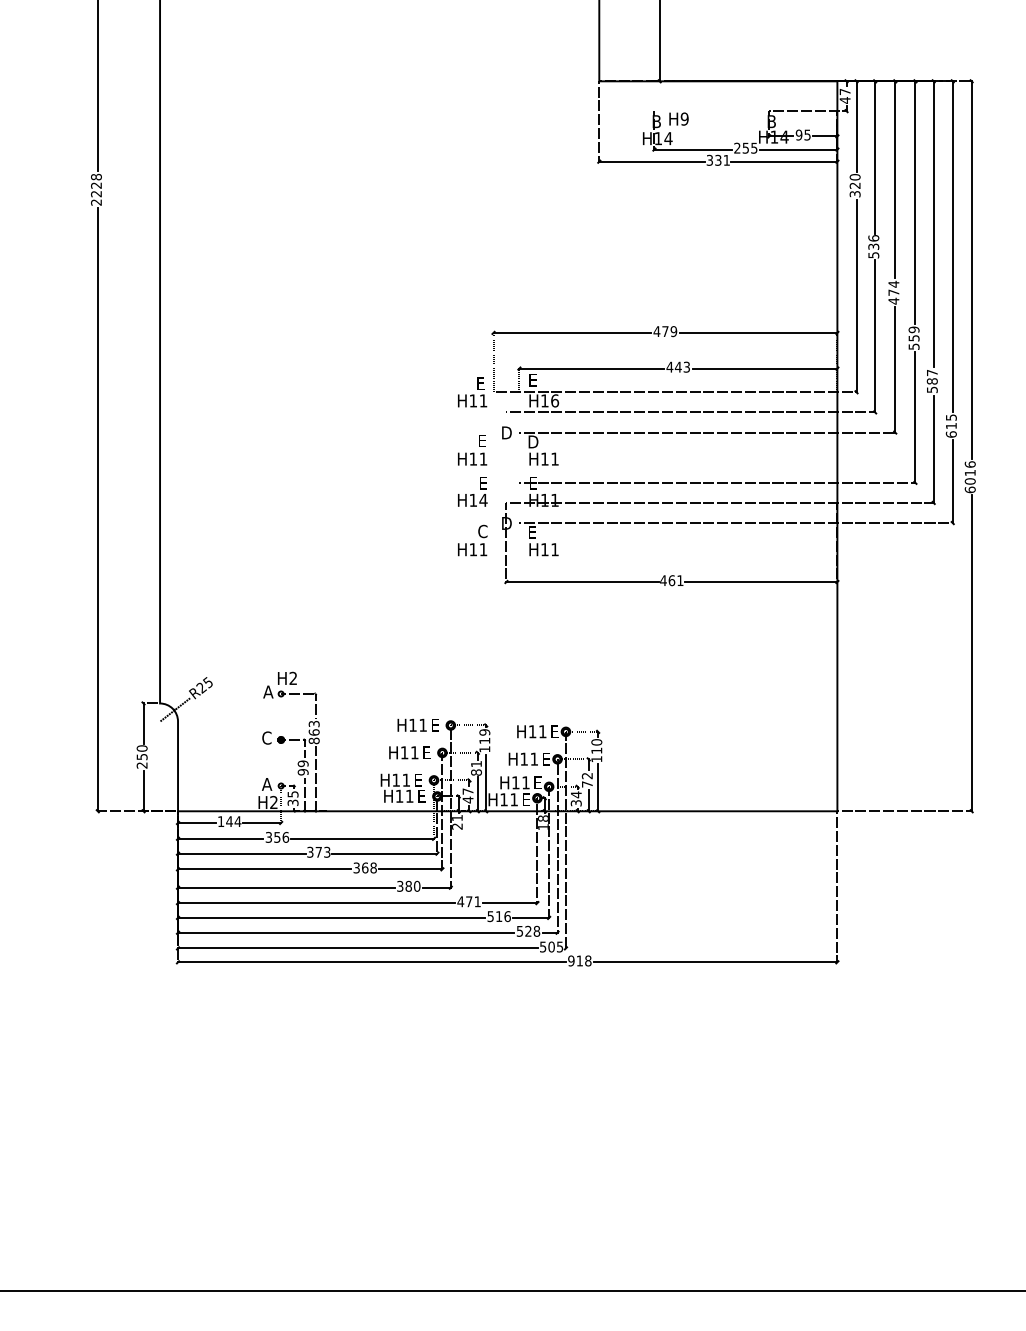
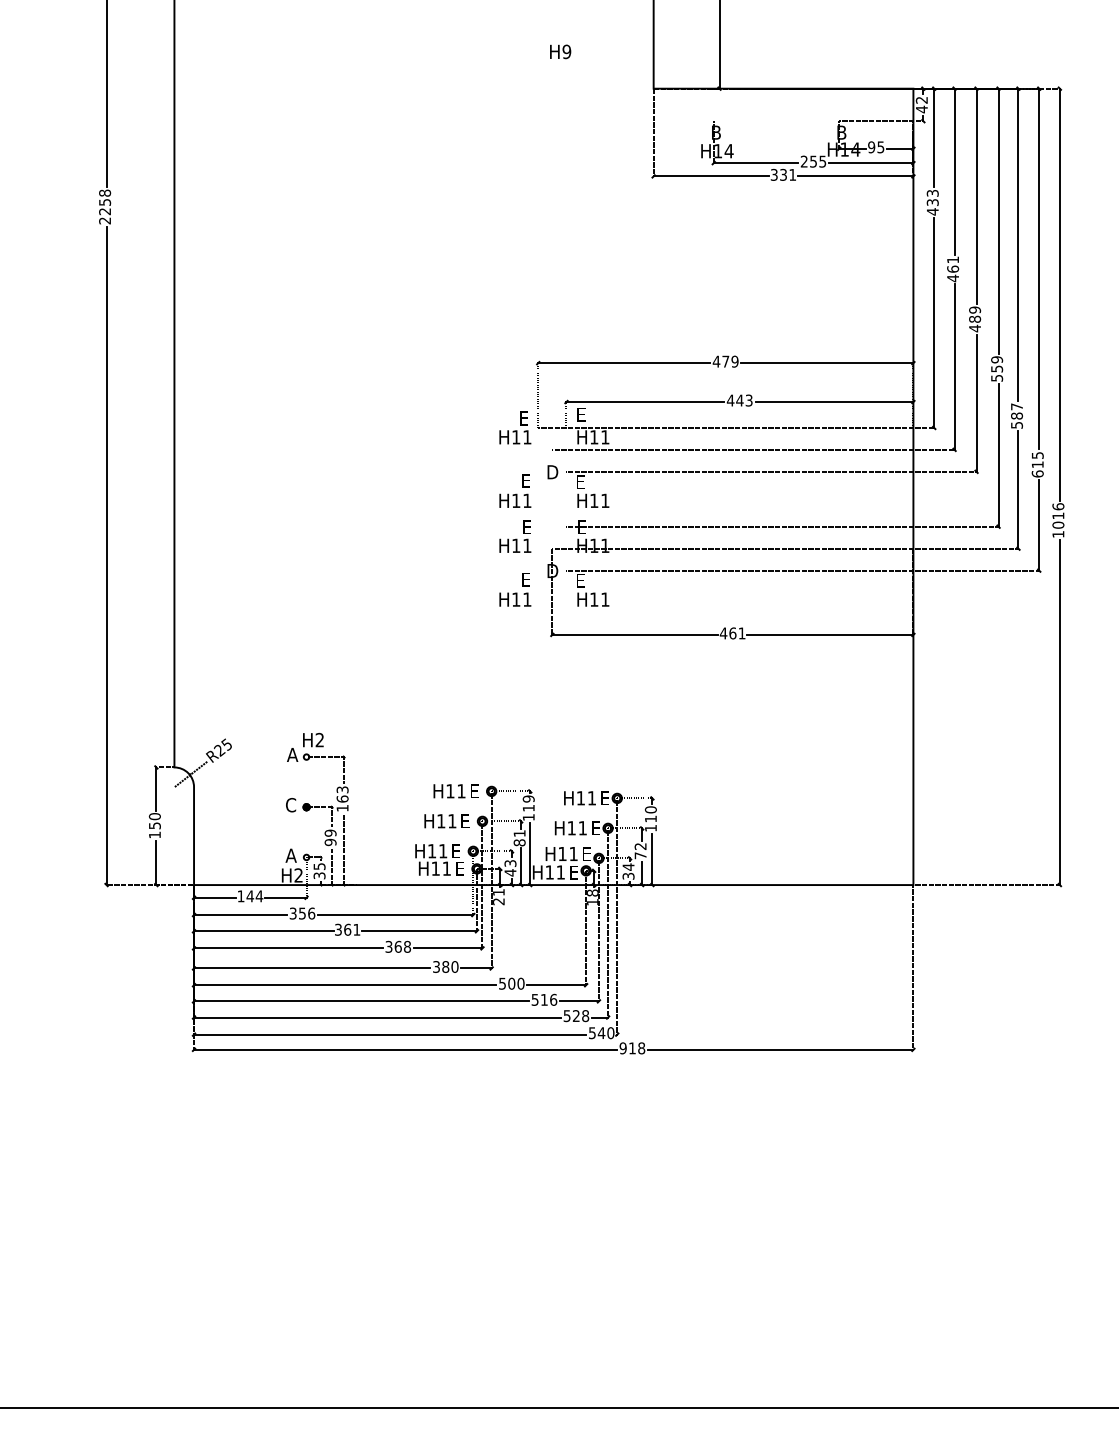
text: (844, 92) -> (921, 100), 47 -> 42
text: (678, 118) -> (560, 51), moved
text: (96, 185) -> (105, 202), 2228 -> 2258
text: (854, 185) -> (932, 202), 320 -> 433
text: (874, 247) -> (953, 269), 536 -> 461
text: (894, 288) -> (975, 314), 474 -> 489
text: (555, 401) -> (605, 437), H16 -> H11
text: (533, 442) -> (581, 482), D -> E
text: (970, 489) -> (1058, 533), 6016 -> 1016
text: (482, 500) -> (526, 545), H14 -> H11
text: (482, 531) -> (526, 579), C -> E
text: (314, 740) -> (342, 807), 863 -> 163
text: (141, 764) -> (154, 834), 250 -> 150
text: (468, 791) -> (510, 863), 47 -> 43
text: (323, 852) -> (352, 929), 373 -> 361
text: (469, 901) -> (511, 983), 471 -> 500
text: (555, 947) -> (605, 1033), 505 -> 540

